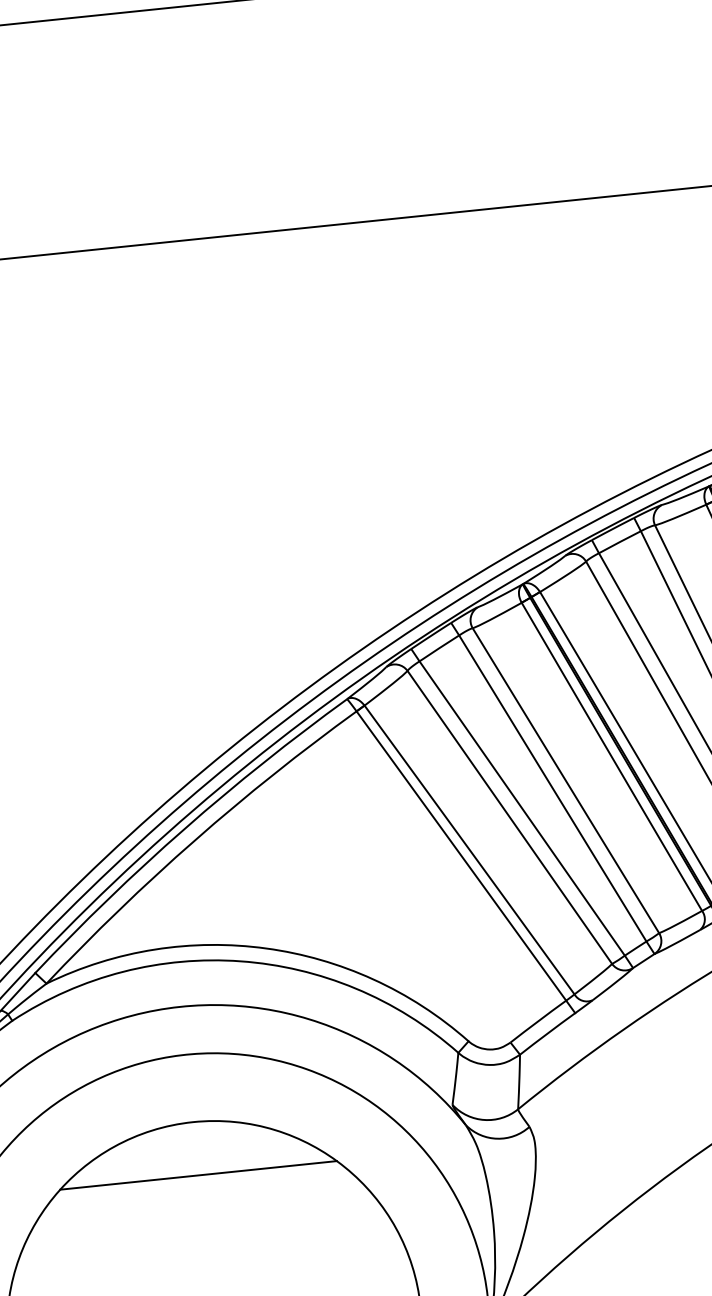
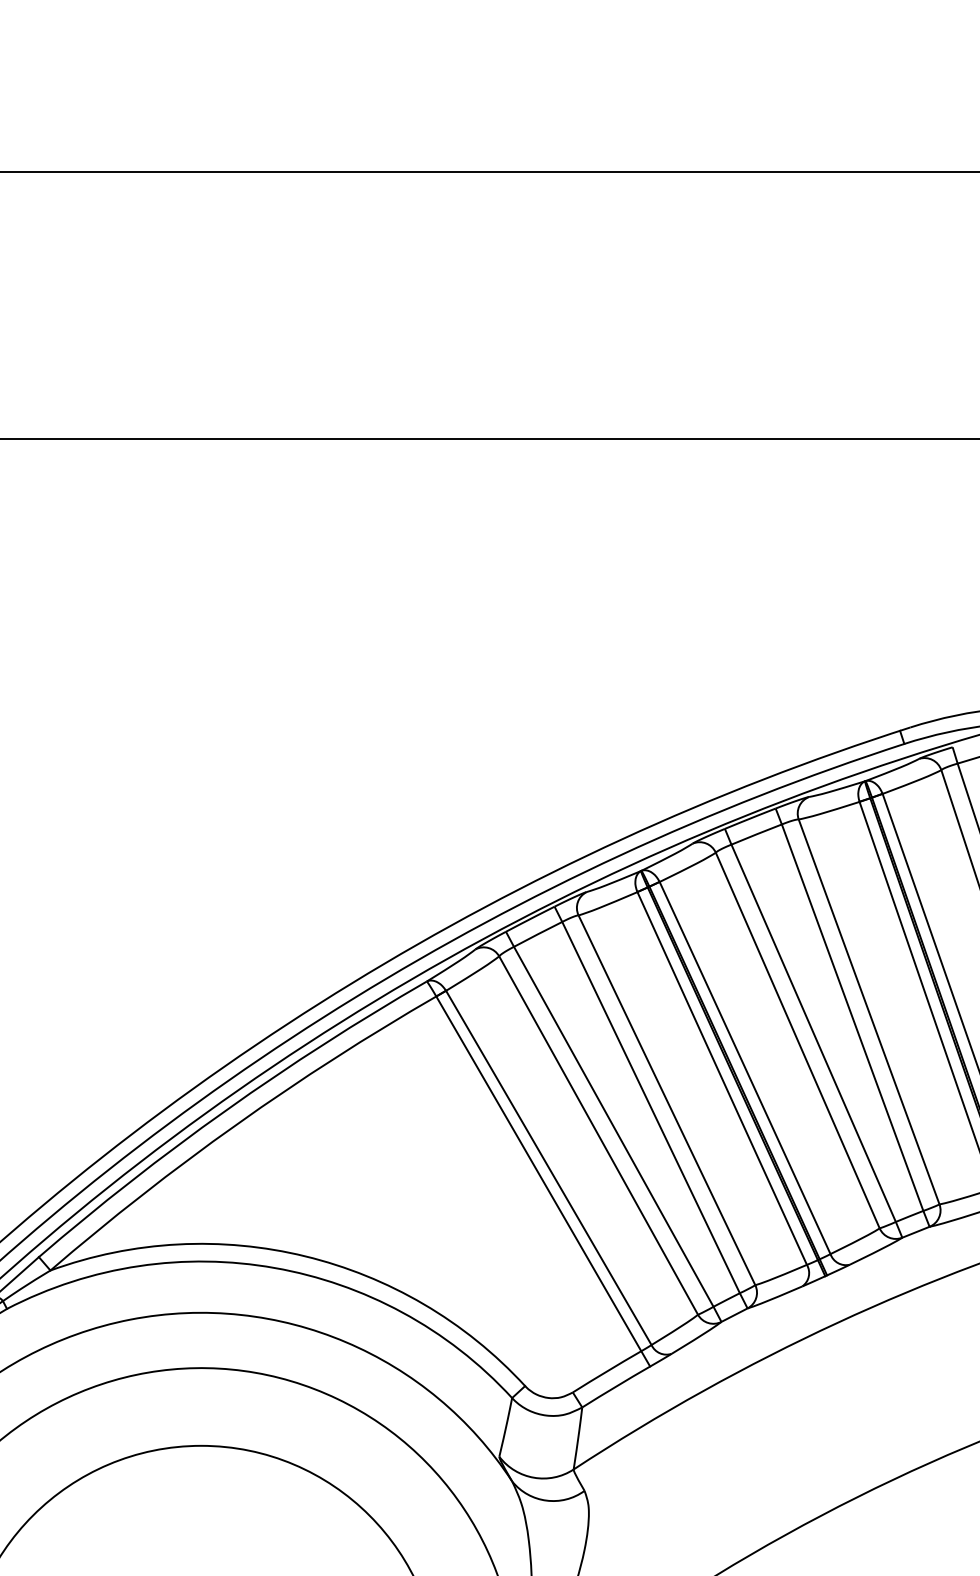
line: (197, 1175) -> (200, 1507), removed

